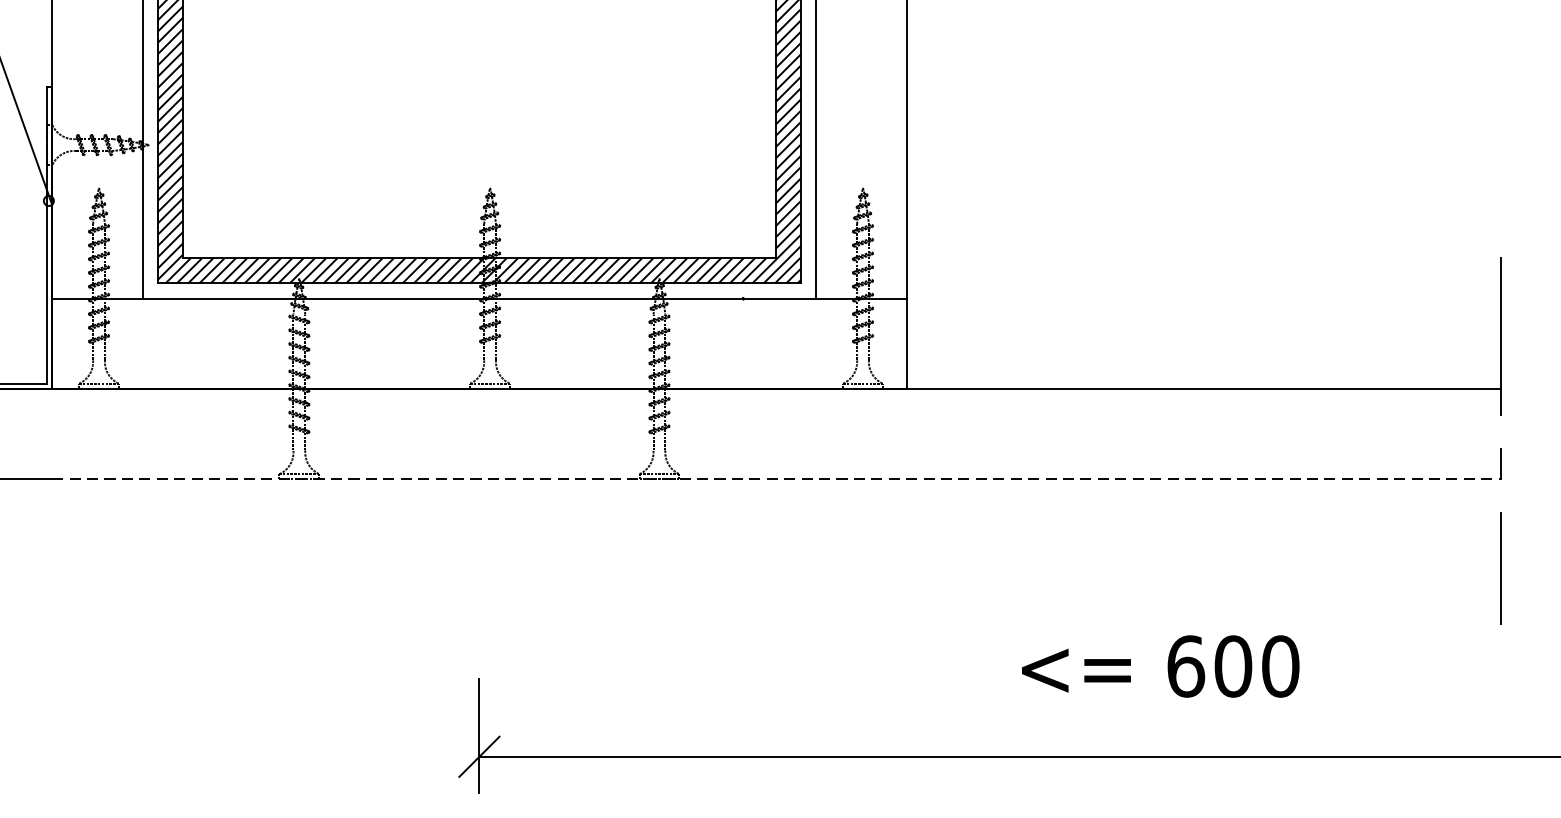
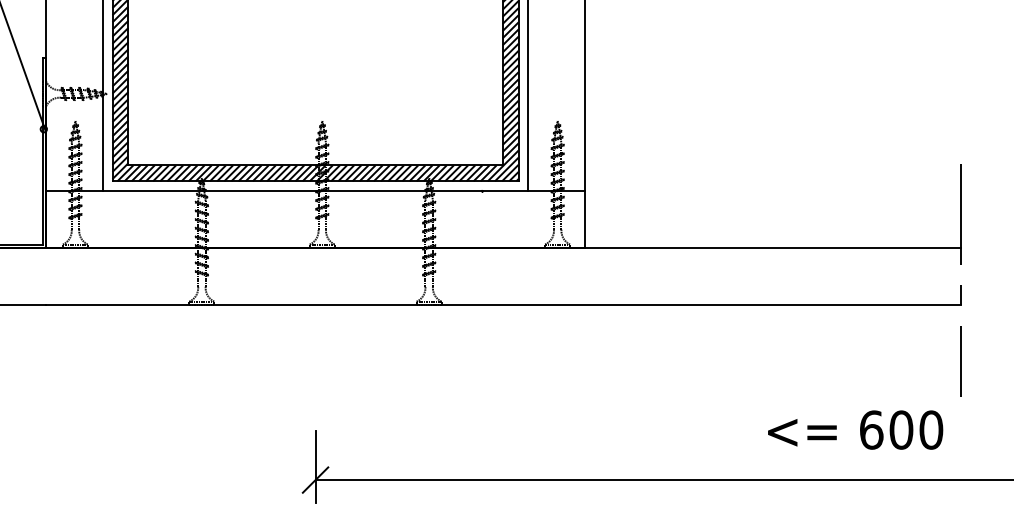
line: (777, 480) -> (503, 305), dashed -> solid
text: (1160, 665) -> (855, 429), moved

